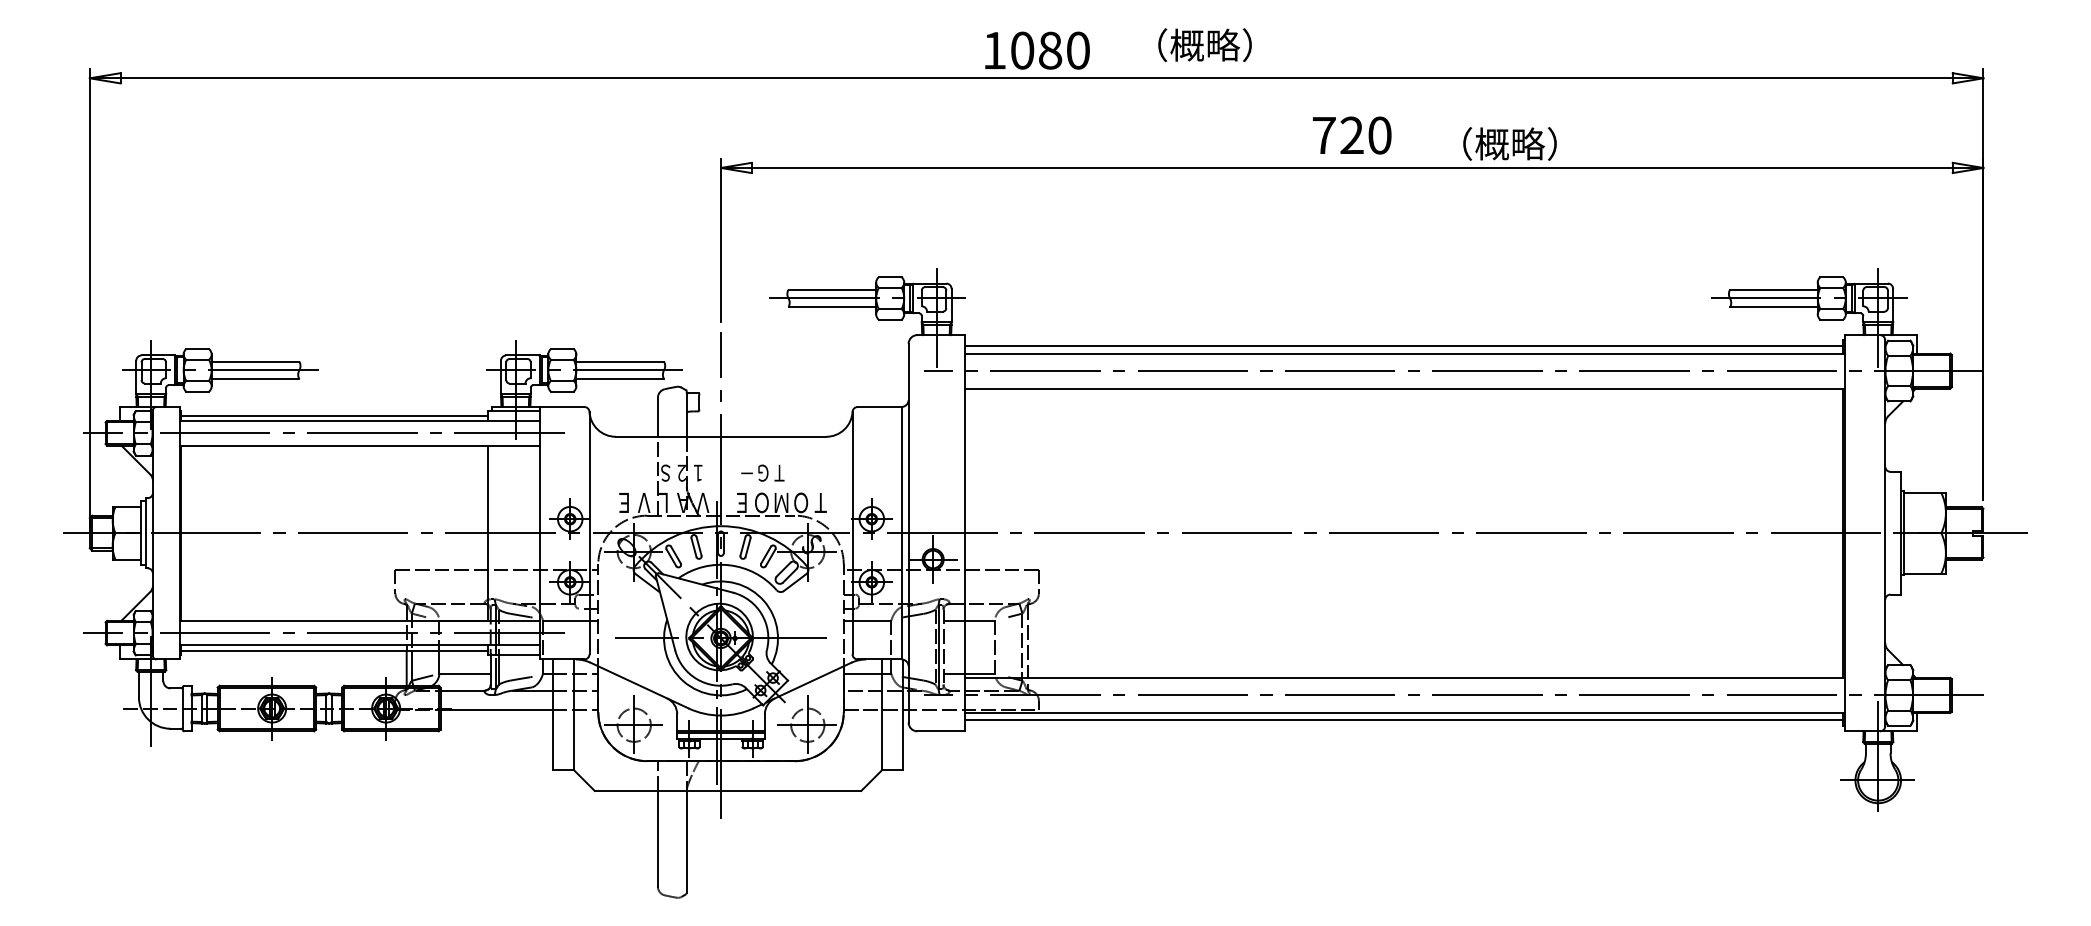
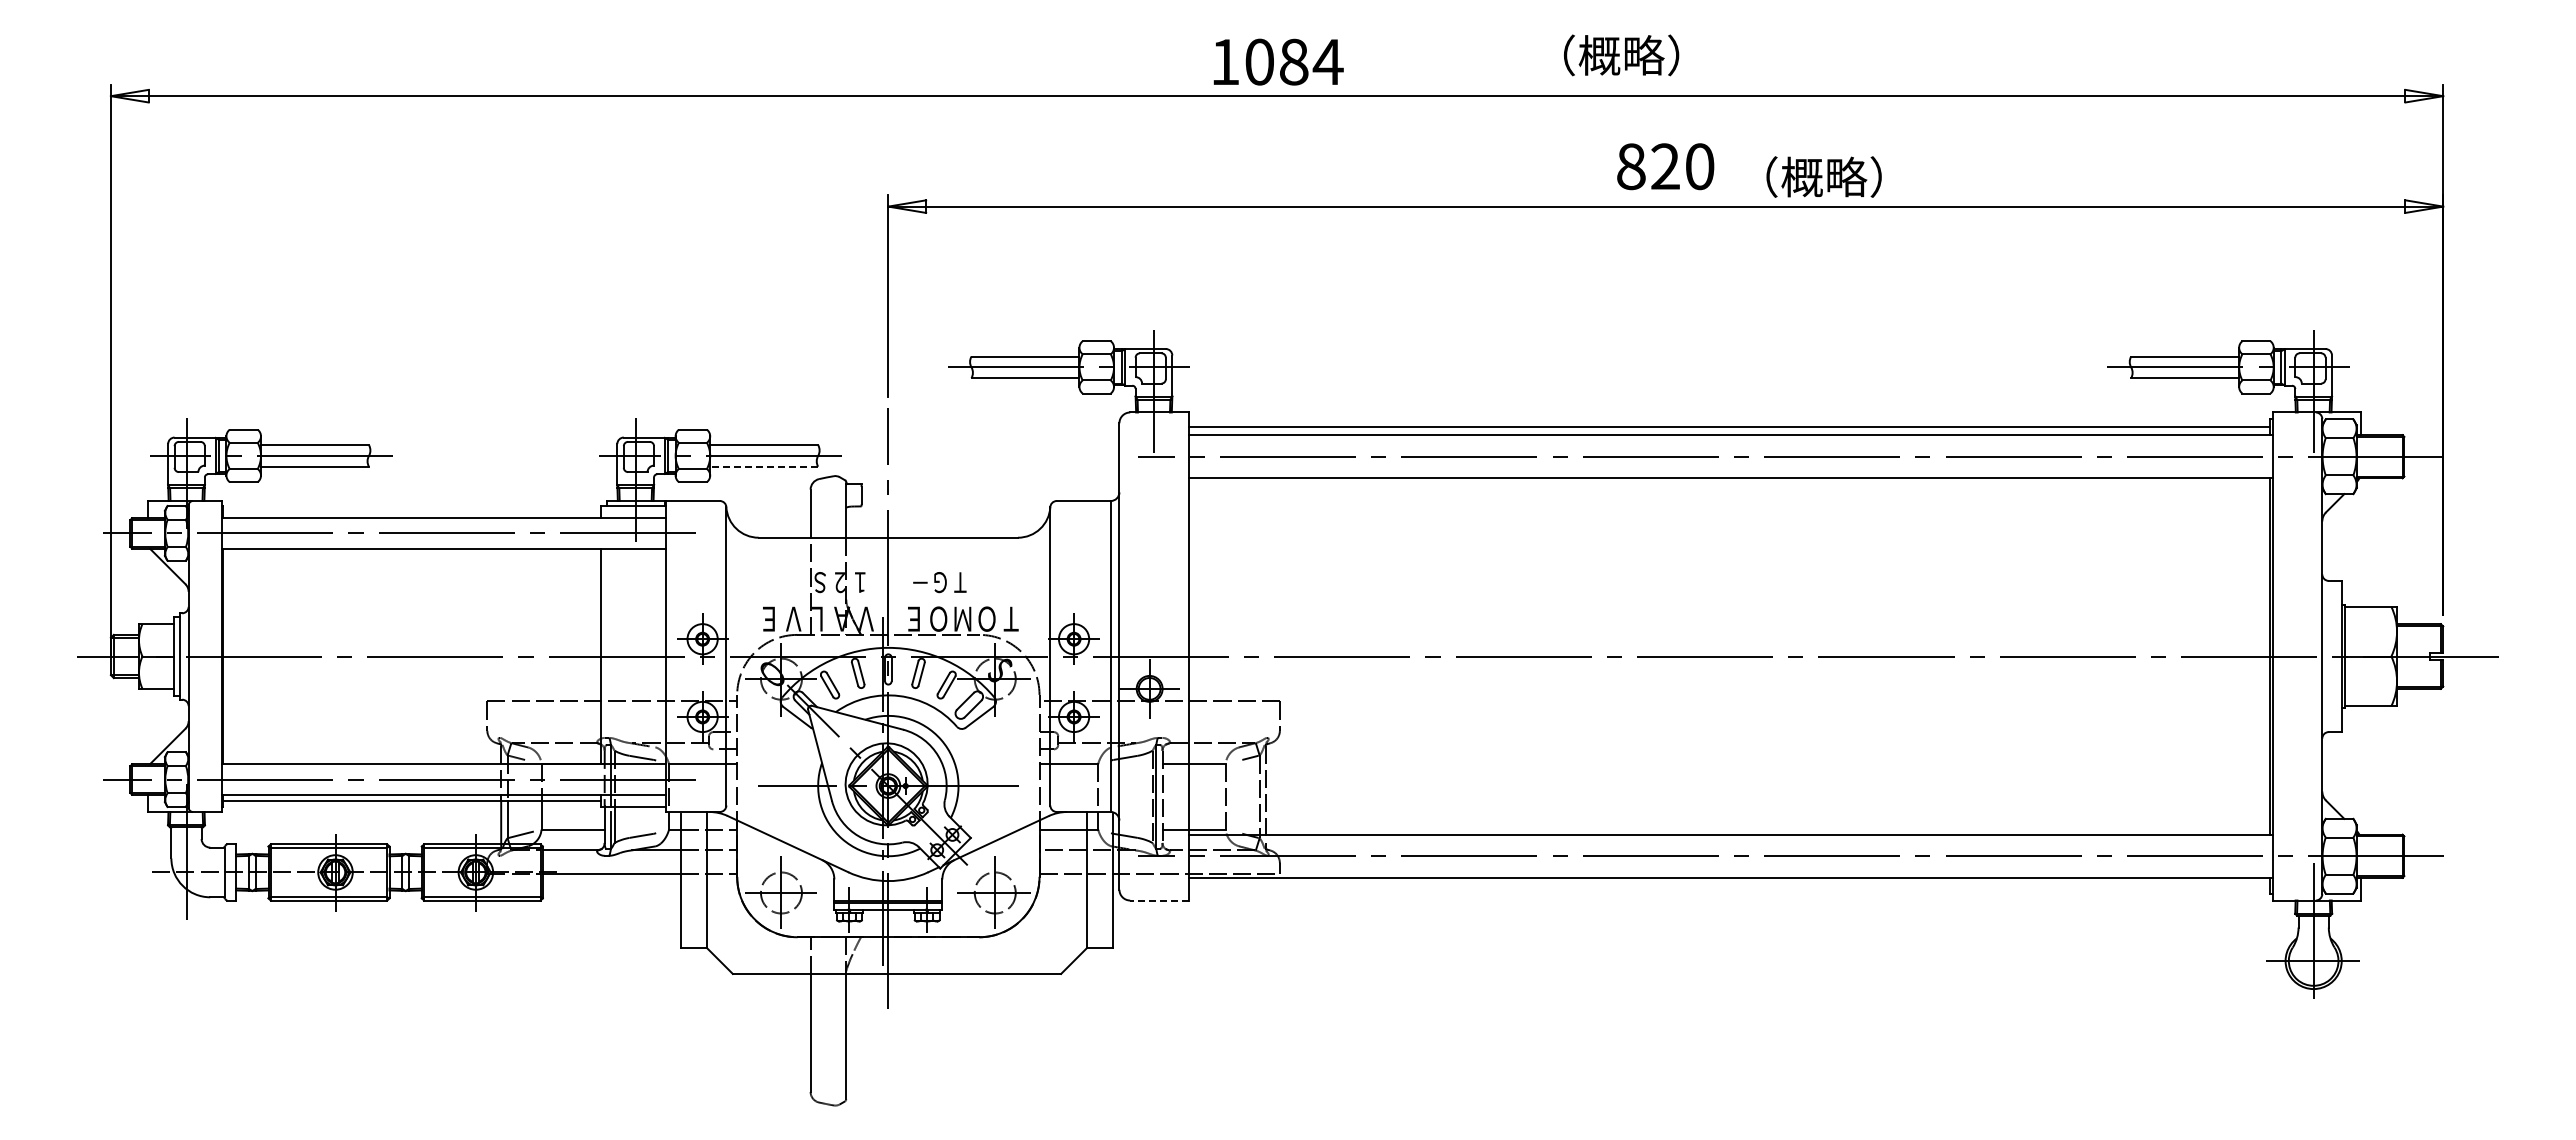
text: (1205, 45) -> (1621, 55), moved
text: (1077, 50) -> (1327, 61), 1080 -> 1084
text: (1324, 135) -> (1631, 166), 720 -> 820
text: (1509, 143) -> (1823, 176), moved
line: (620, 378) -> (764, 466), solid -> dashed
line: (334, 415) -> (412, 511), removed
line: (1403, 719) -> (1729, 886), removed
line: (940, 731) -> (1158, 900), solid -> dashed

